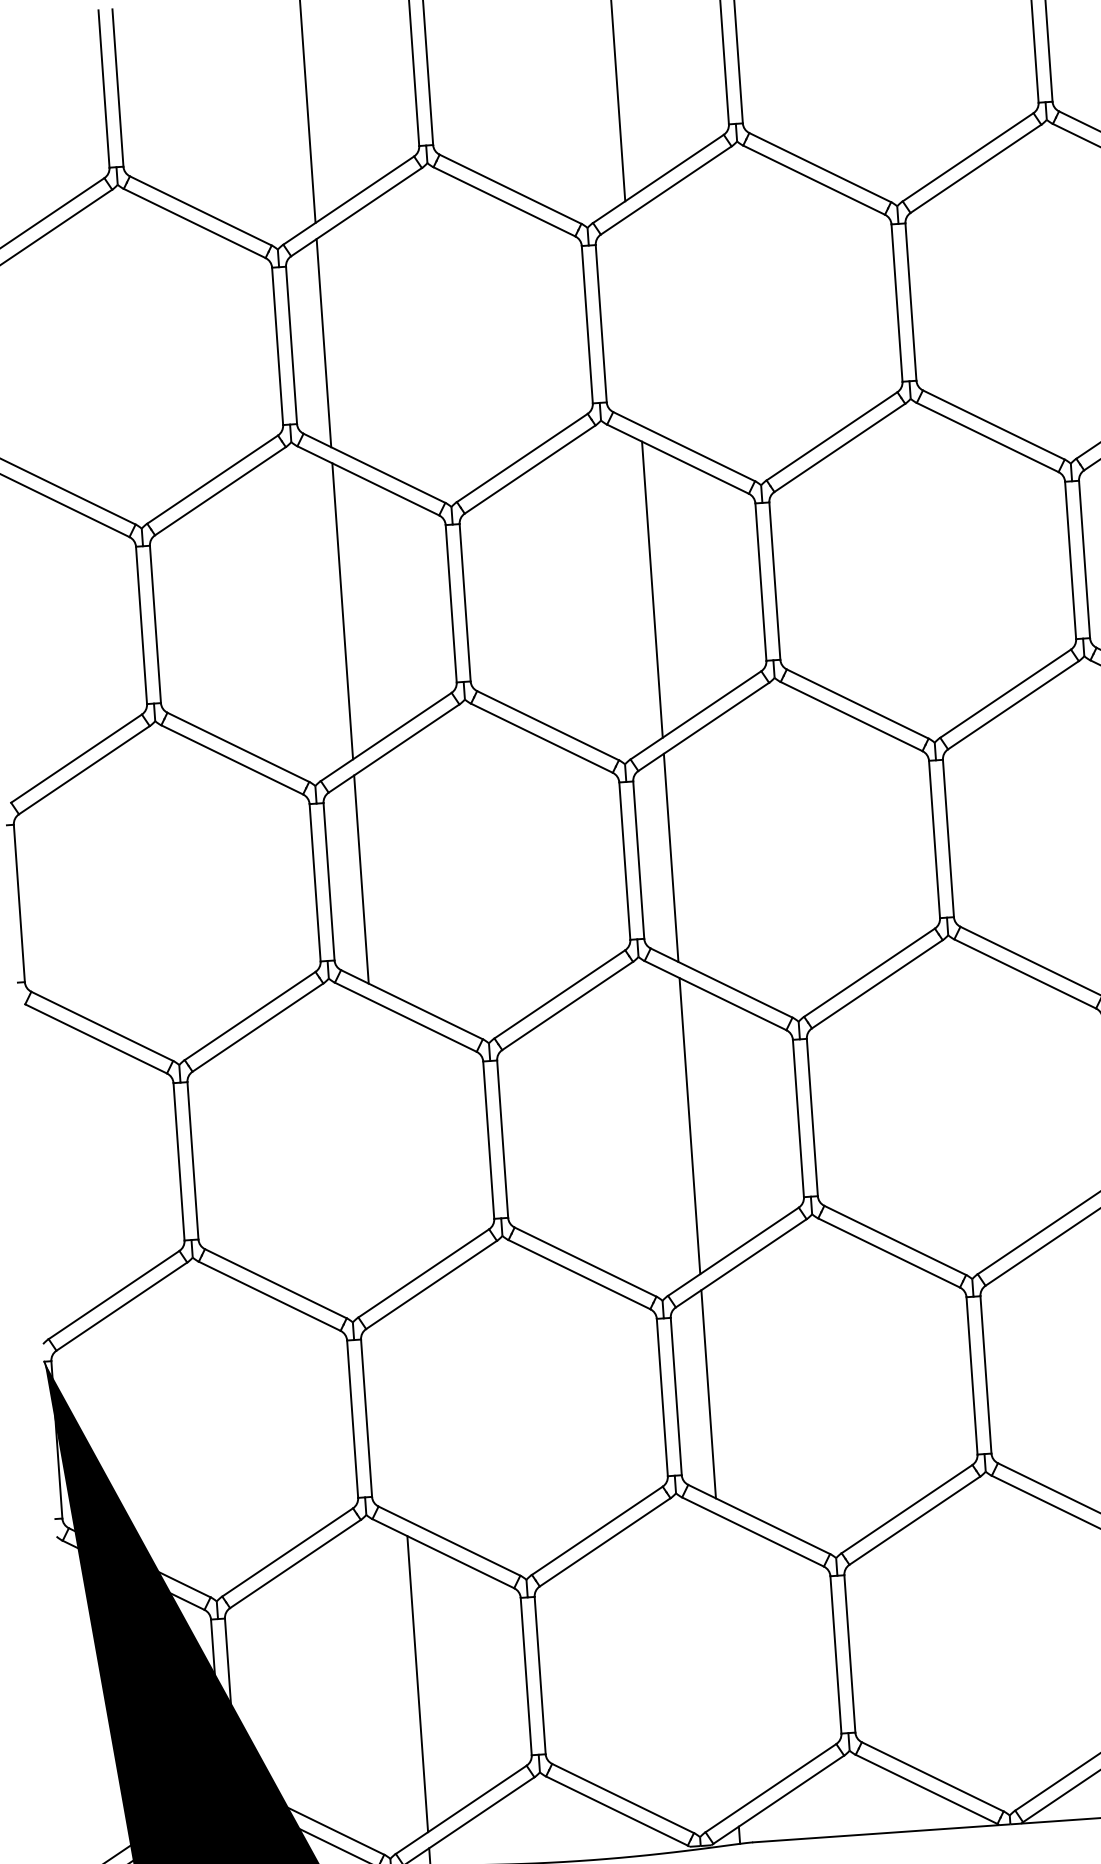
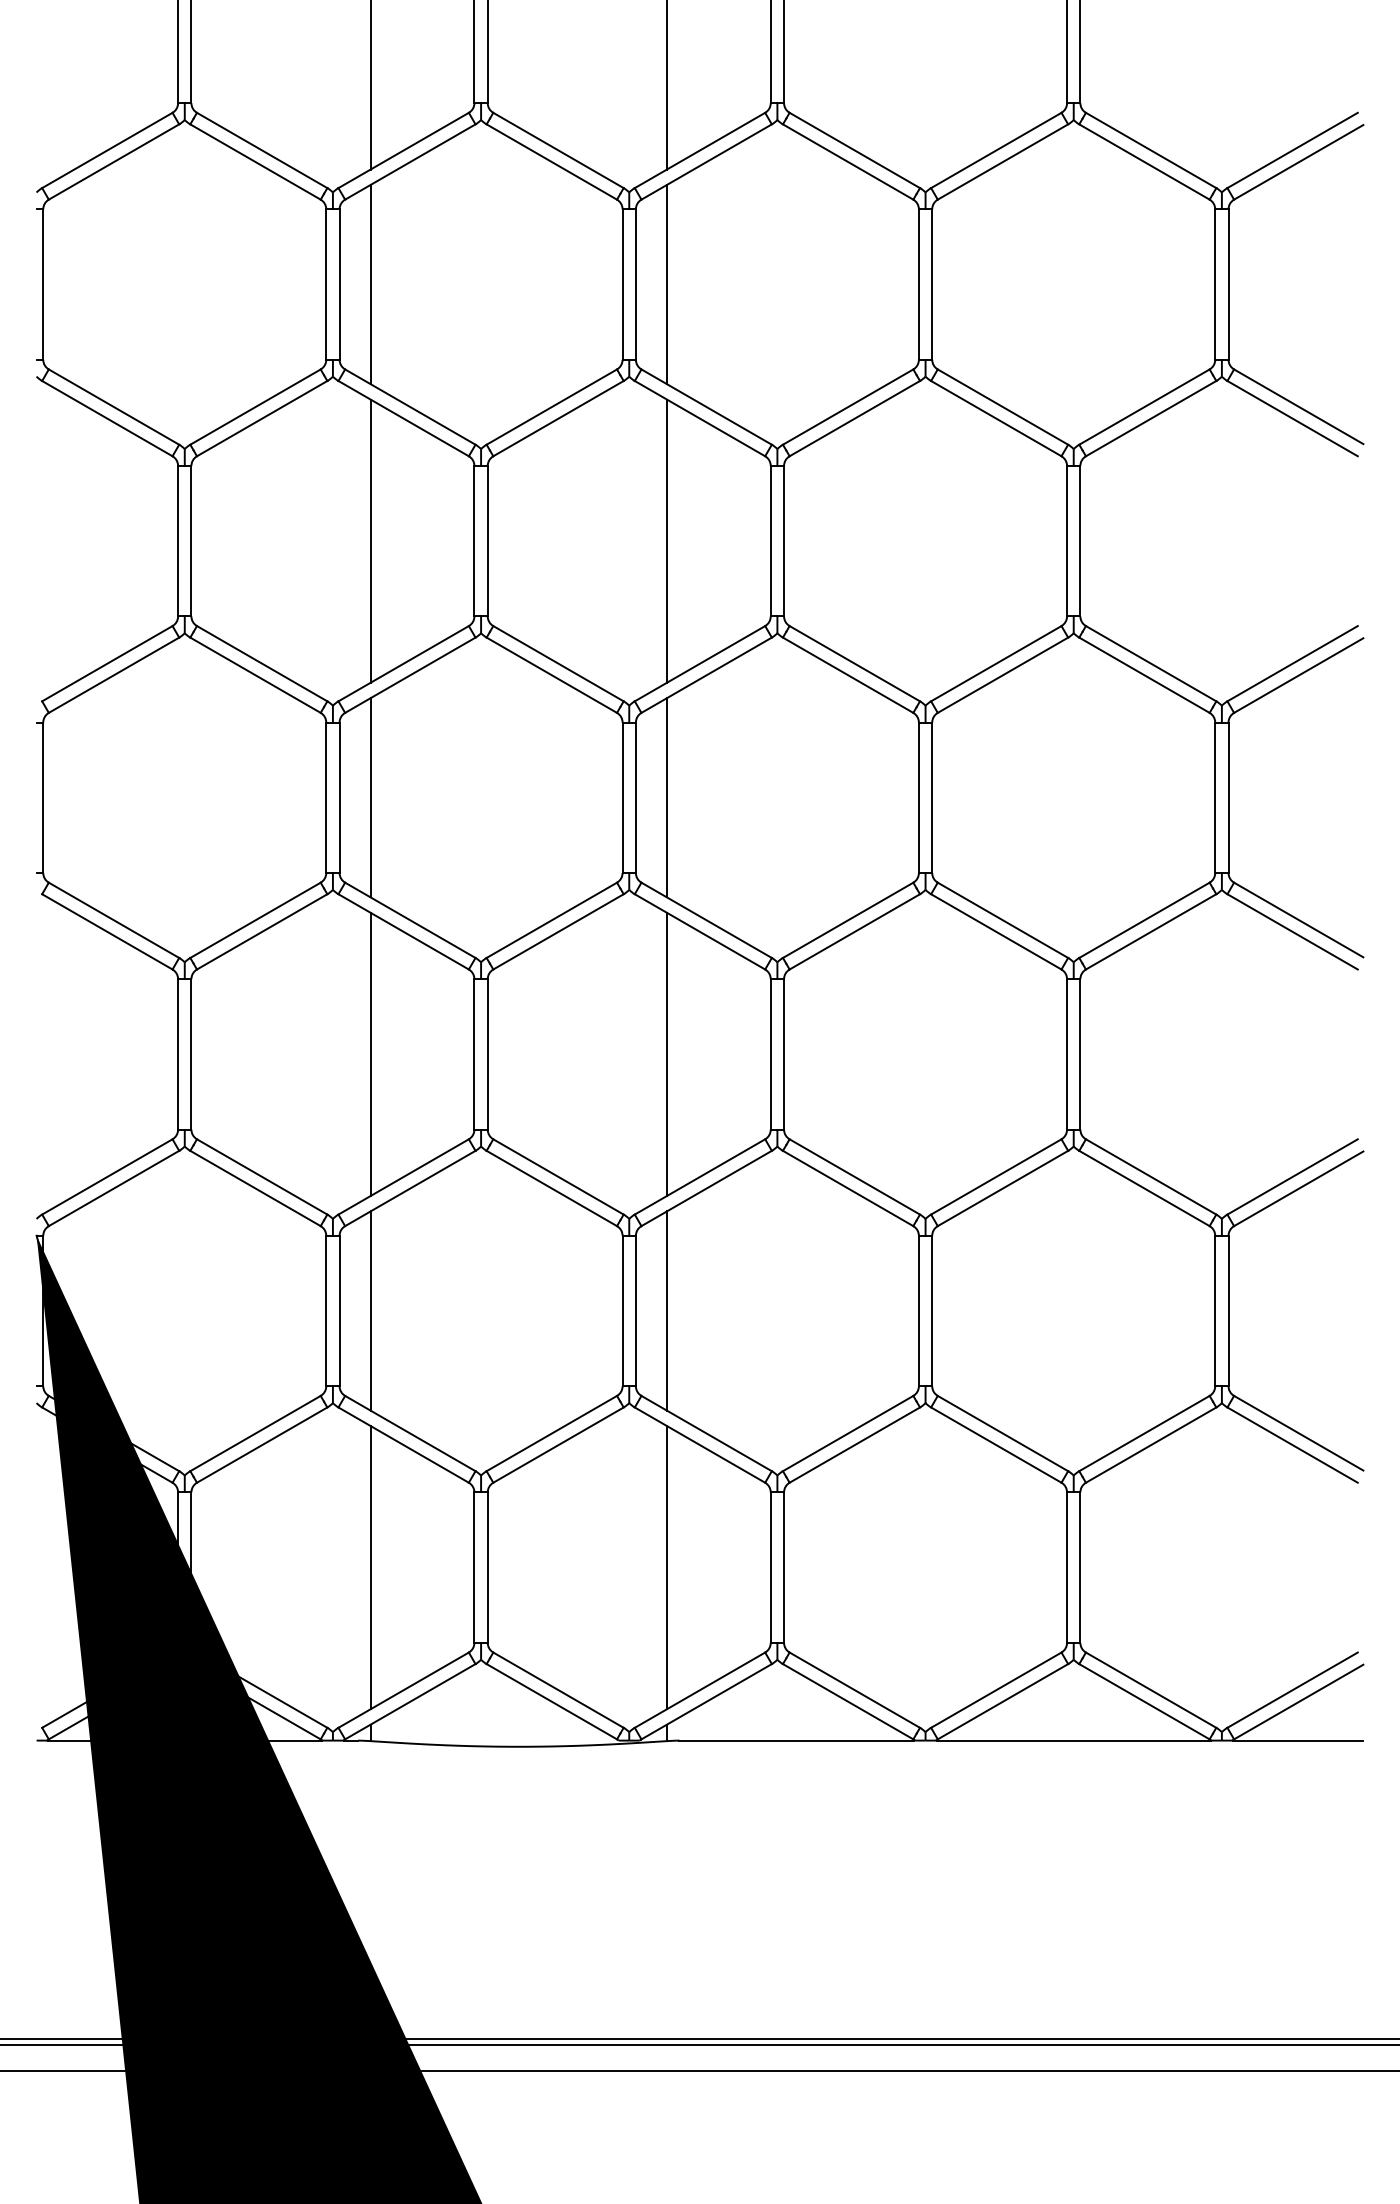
line: (633, 321) -> (666, 284), added
line: (380, 1147) -> (370, 1054), added
line: (398, 1415) -> (370, 1310), added
line: (726, 1662) -> (666, 1567), added

